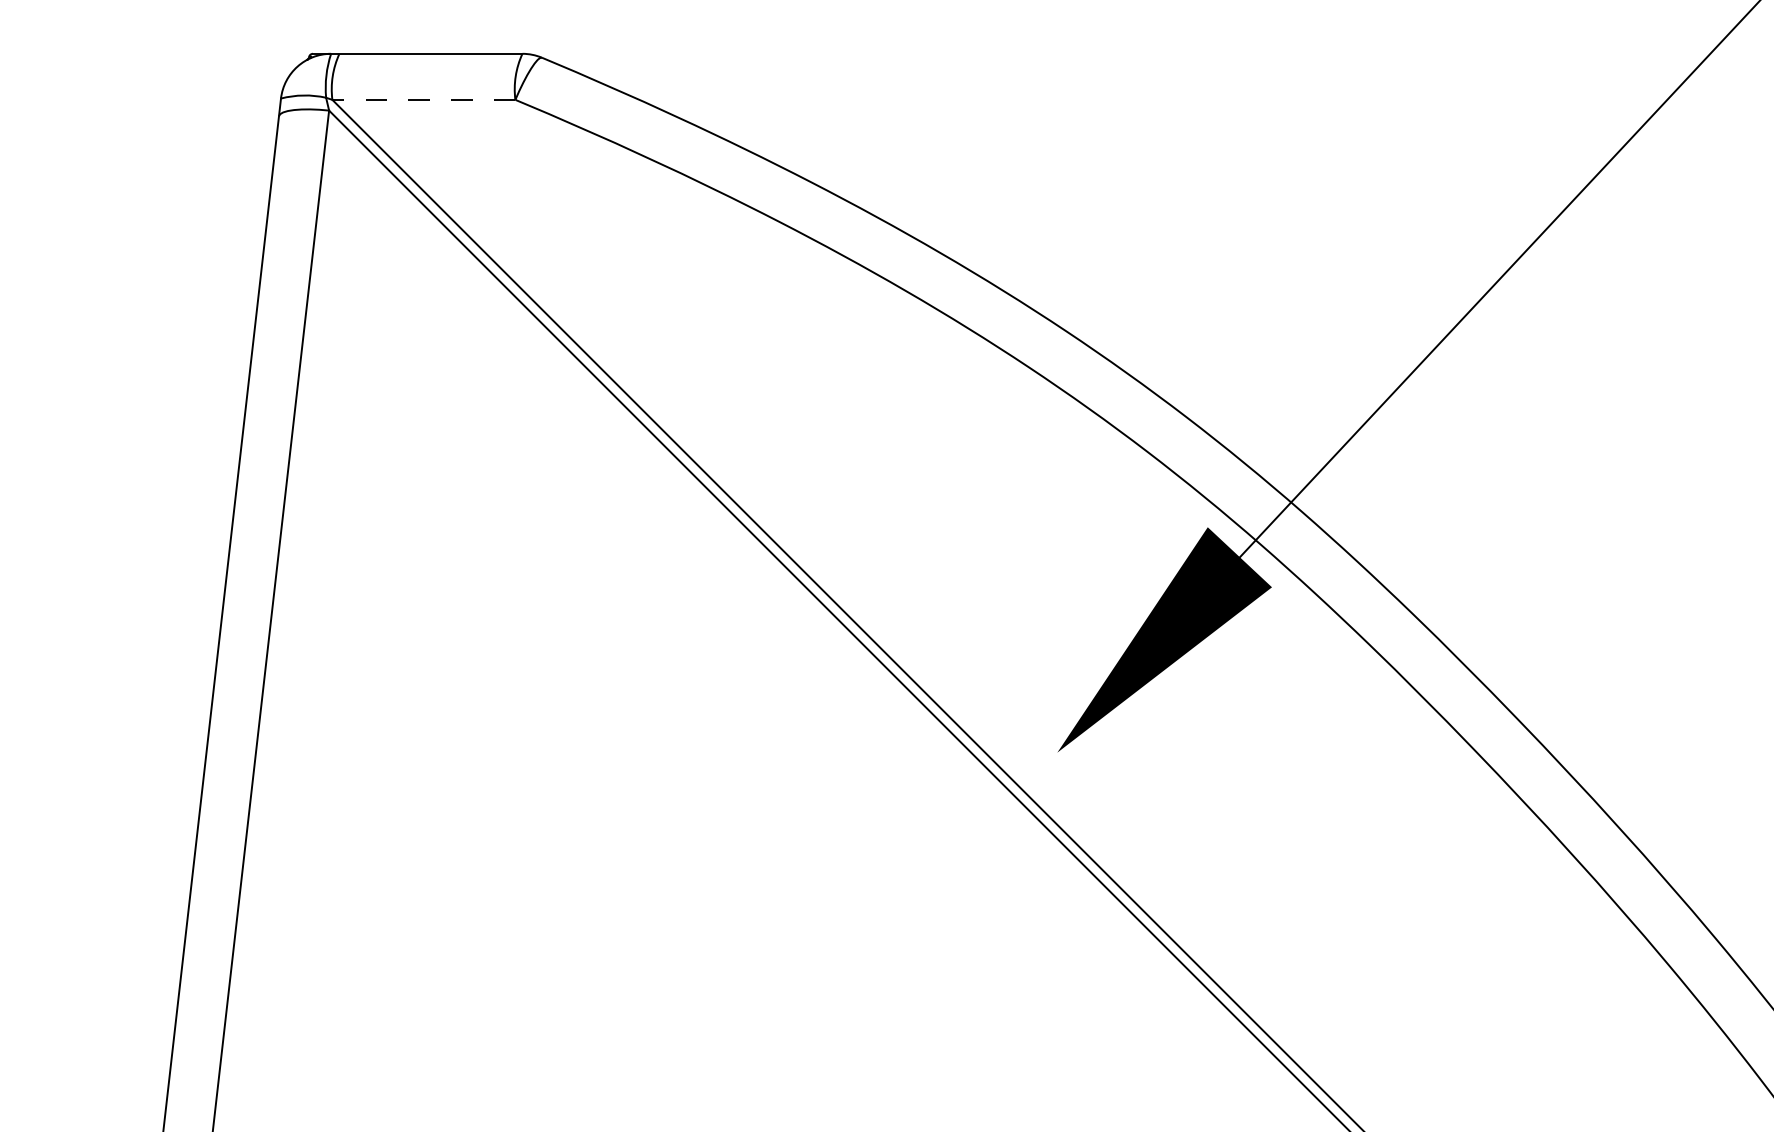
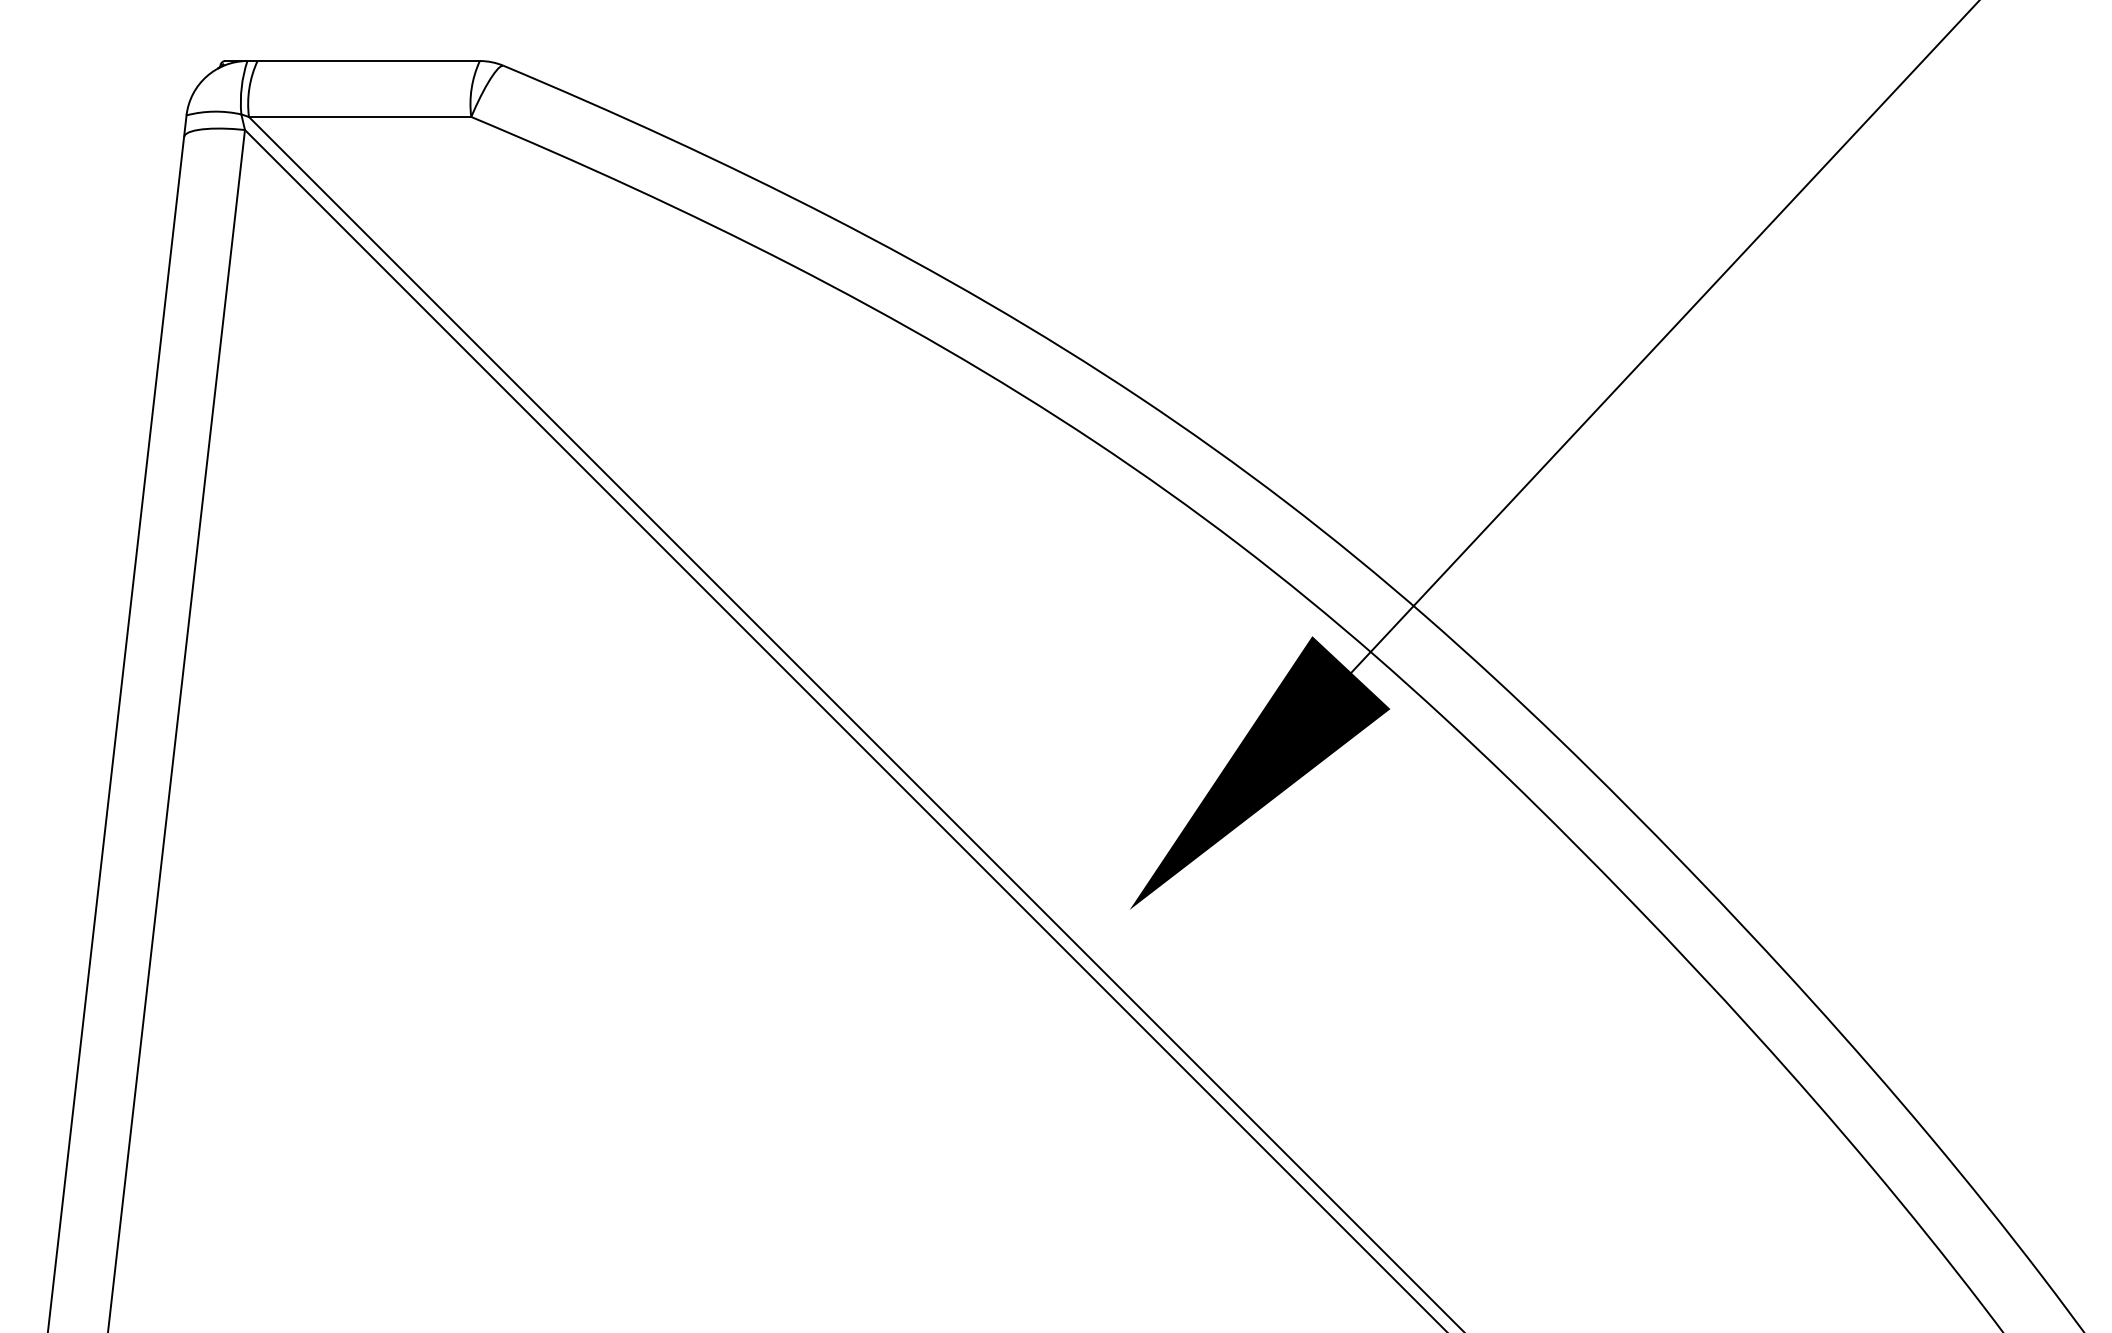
line: (423, 99) -> (359, 116), dashed -> solid

